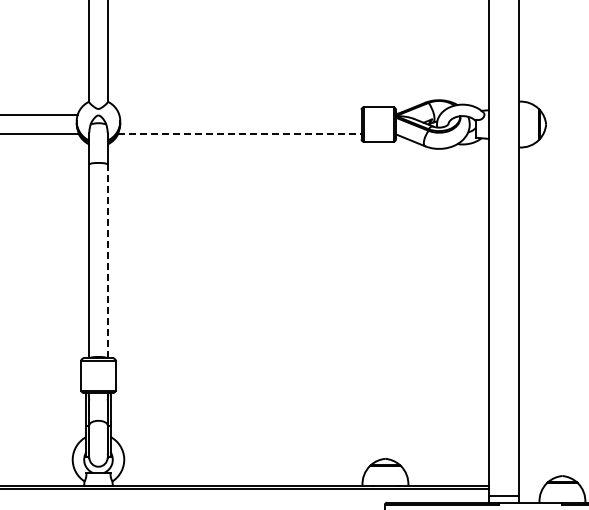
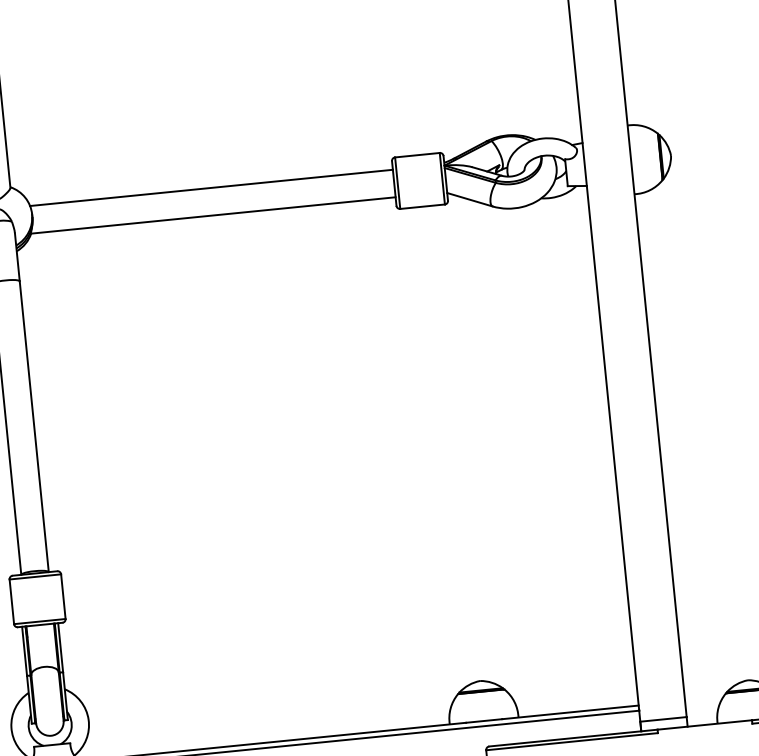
line: (240, 115) -> (211, 188), added
line: (239, 133) -> (212, 215), dashed -> solid
line: (107, 261) -> (34, 426), dashed -> solid

